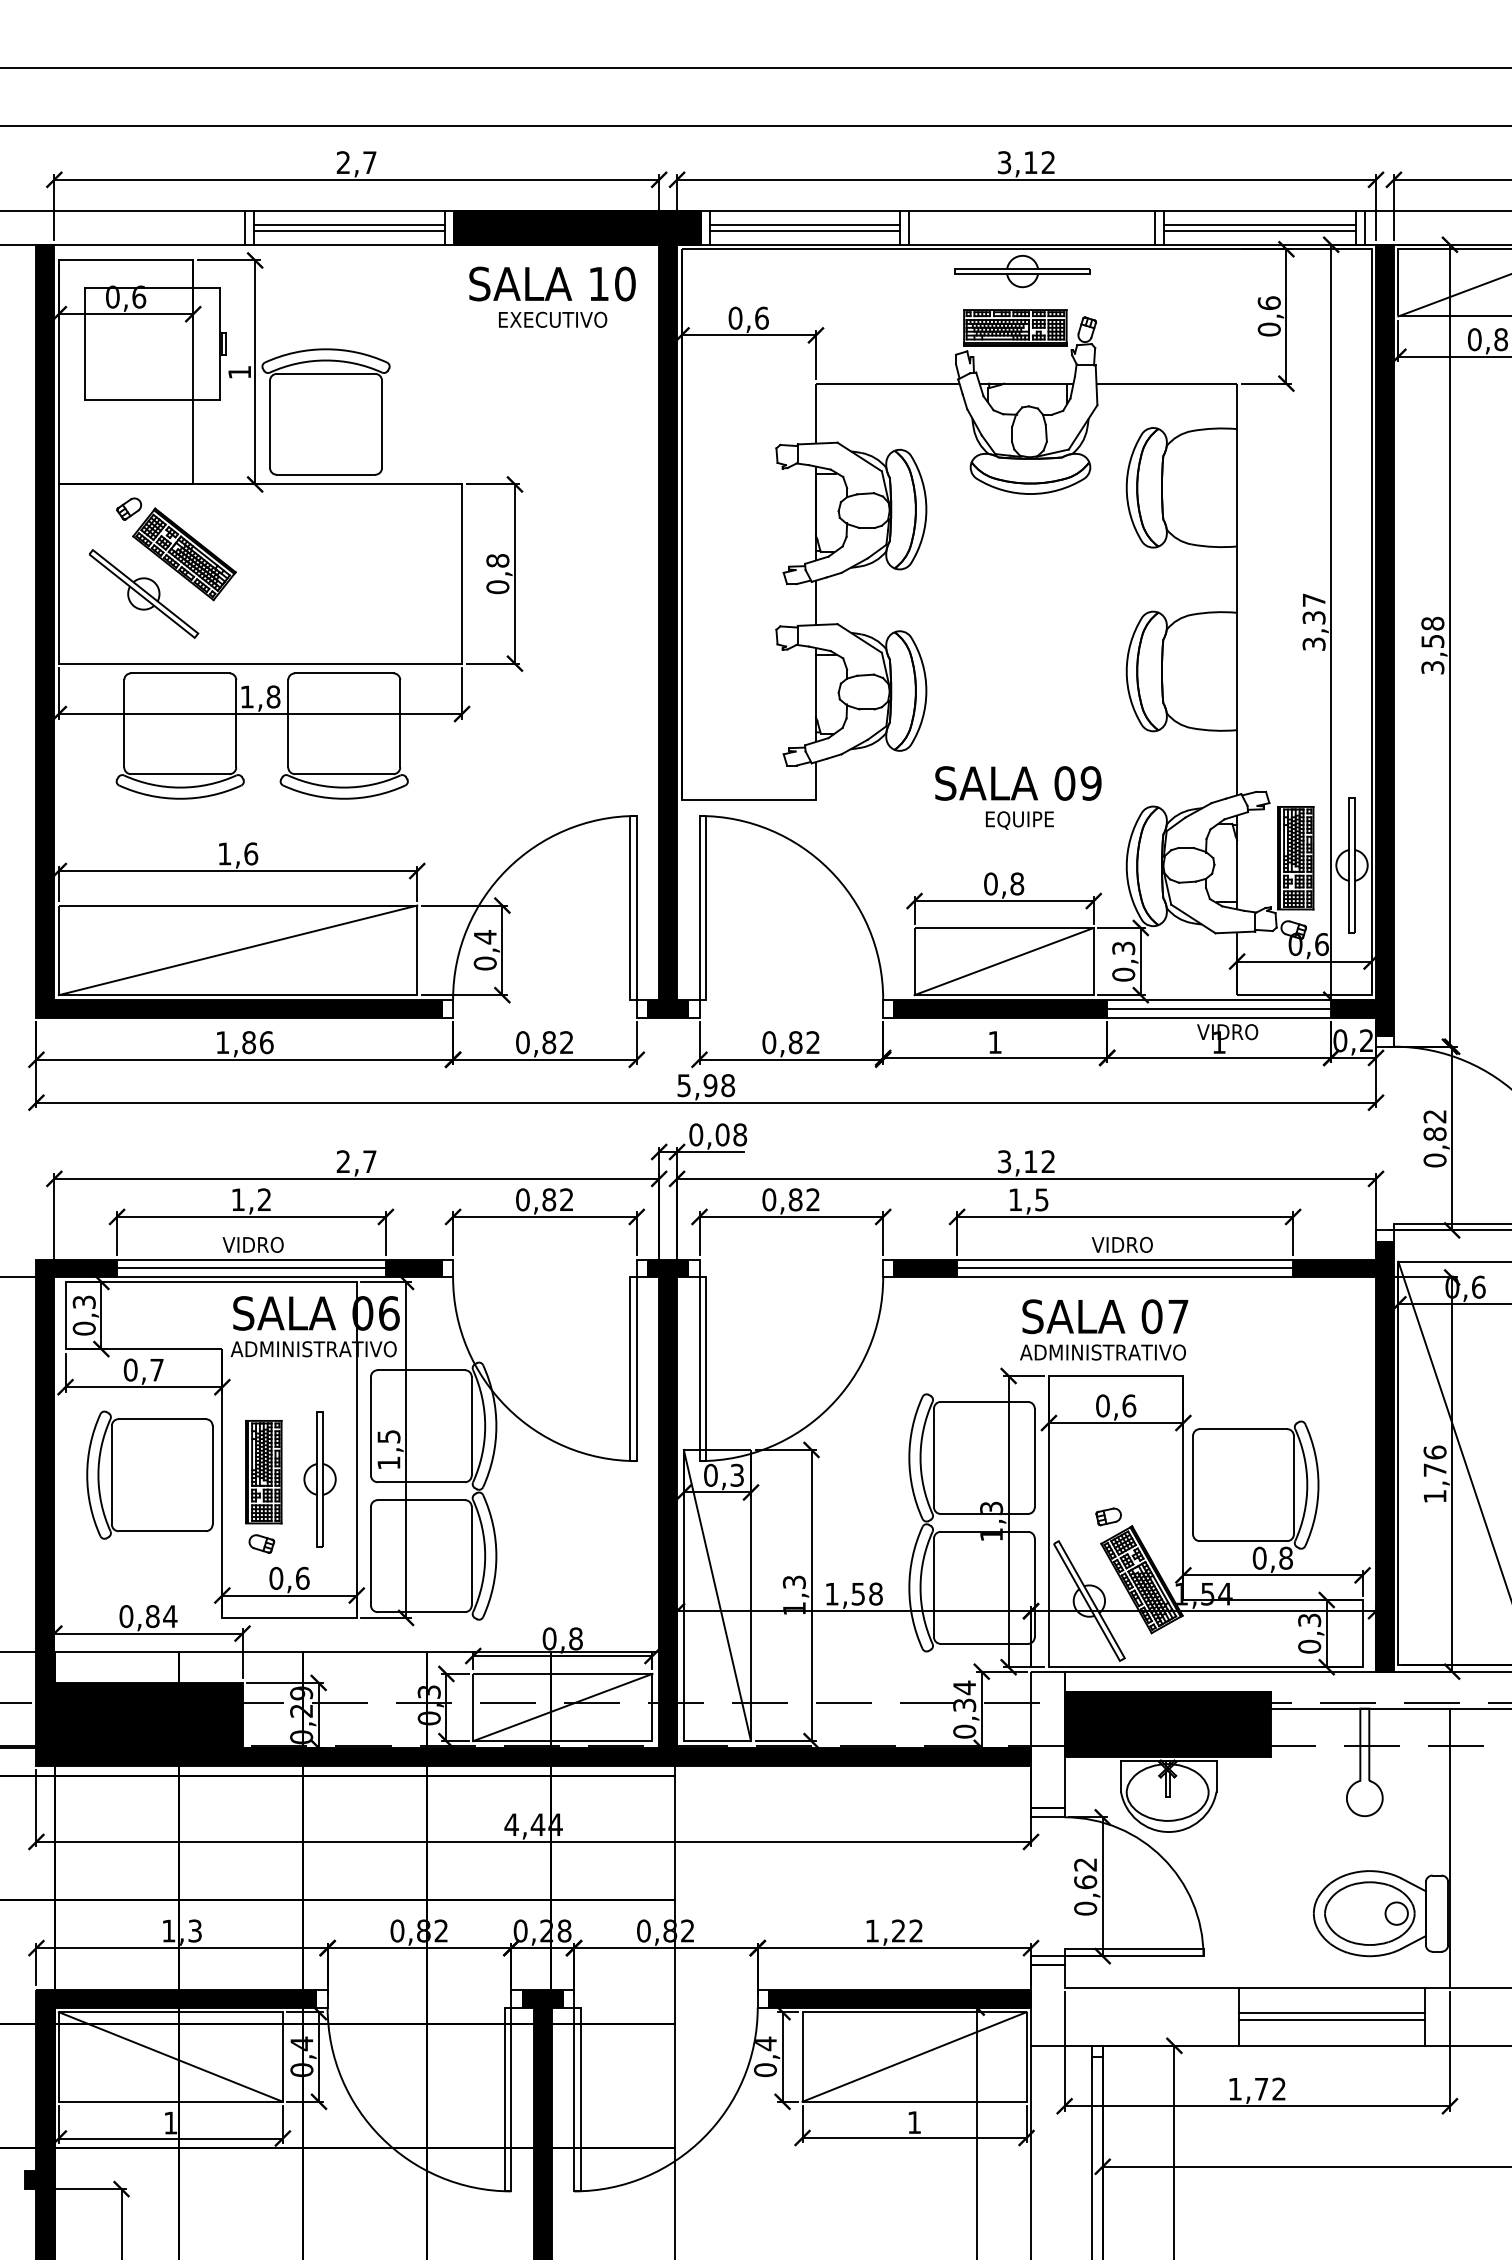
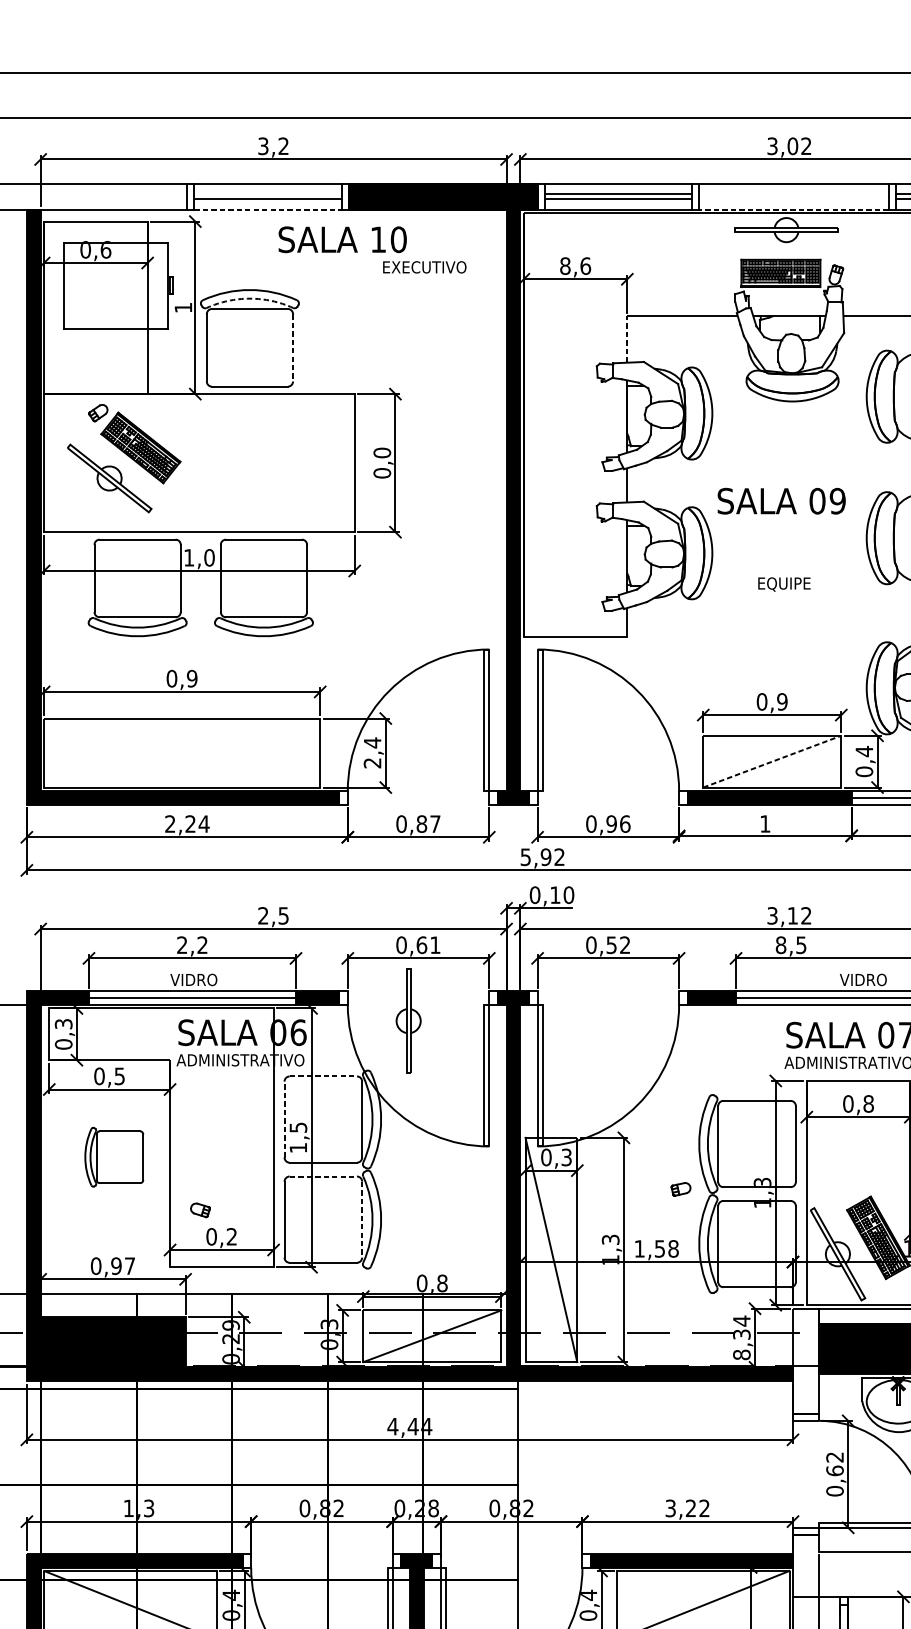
text: (356, 162) -> (273, 146), 2,7 -> 3,2
text: (1030, 162) -> (792, 146), 3,12 -> 3,02
line: (349, 224) -> (268, 193), removed
line: (349, 244) -> (268, 209), solid -> dashed
line: (1031, 244) -> (793, 209), solid -> dashed
text: (552, 283) -> (342, 239), moved
text: (735, 318) -> (565, 266), 0,6 -> 8,6
arc: (326, 360) -> (250, 298), solid -> dashed
line: (815, 413) -> (626, 339), solid -> dashed
line: (382, 424) -> (293, 347), solid -> dashed
text: (497, 560) -> (382, 452), 0,8 -> 0,0
text: (273, 696) -> (209, 557), 1,8 -> 1,0
text: (1018, 783) -> (781, 501), moved
text: (1019, 820) -> (784, 584), moved
text: (238, 853) -> (182, 678), 1,6 -> 0,9
text: (1017, 883) -> (782, 701), 0,8 -> 0,9
text: (1123, 948) -> (864, 751), 0,3 -> 0,4
line: (237, 950) -> (181, 753), removed
line: (1004, 961) -> (772, 761), solid -> dashed
text: (484, 963) -> (371, 763), 0,4 -> 2,4
text: (244, 1042) -> (187, 824), 1,86 -> 2,24
text: (566, 1042) -> (435, 824), 0,82 -> 0,87
text: (804, 1042) -> (618, 824), 0,82 -> 0,96
text: (728, 1085) -> (559, 857), 5,98 -> 5,92
text: (731, 1134) -> (562, 894), 0,08 -> 0,10
text: (369, 1161) -> (283, 915), 2,7 -> 2,5
text: (237, 1199) -> (181, 944), 1,2 -> 2,2
text: (557, 1199) -> (428, 944), 0,82 -> 0,61
text: (795, 1199) -> (611, 944), 0,82 -> 0,52
text: (1015, 1199) -> (781, 944), 1,5 -> 8,5
text: (156, 1370) -> (119, 1076), 0,7 -> 0,5
line: (421, 1370) -> (323, 1076), solid -> dashed
text: (1129, 1405) -> (868, 1103), 0,6 -> 0,8
line: (370, 1425) -> (284, 1119), solid -> dashed
part: (263, 1472) -> (201, 1155), removed
part: (149, 1474) -> (113, 1156), size x0.6
part: (319, 1479) -> (408, 1021), moved
line: (421, 1500) -> (323, 1176), solid -> dashed
part: (1108, 1516) -> (680, 1189), moved
line: (471, 1556) -> (361, 1219), solid -> dashed
text: (302, 1577) -> (231, 1236), 0,6 -> 0,2
text: (161, 1616) -> (123, 1266), 0,84 -> 0,97
text: (964, 1731) -> (741, 1354), 0,34 -> 8,34
text: (871, 1930) -> (670, 1508), 1,22 -> 3,22

